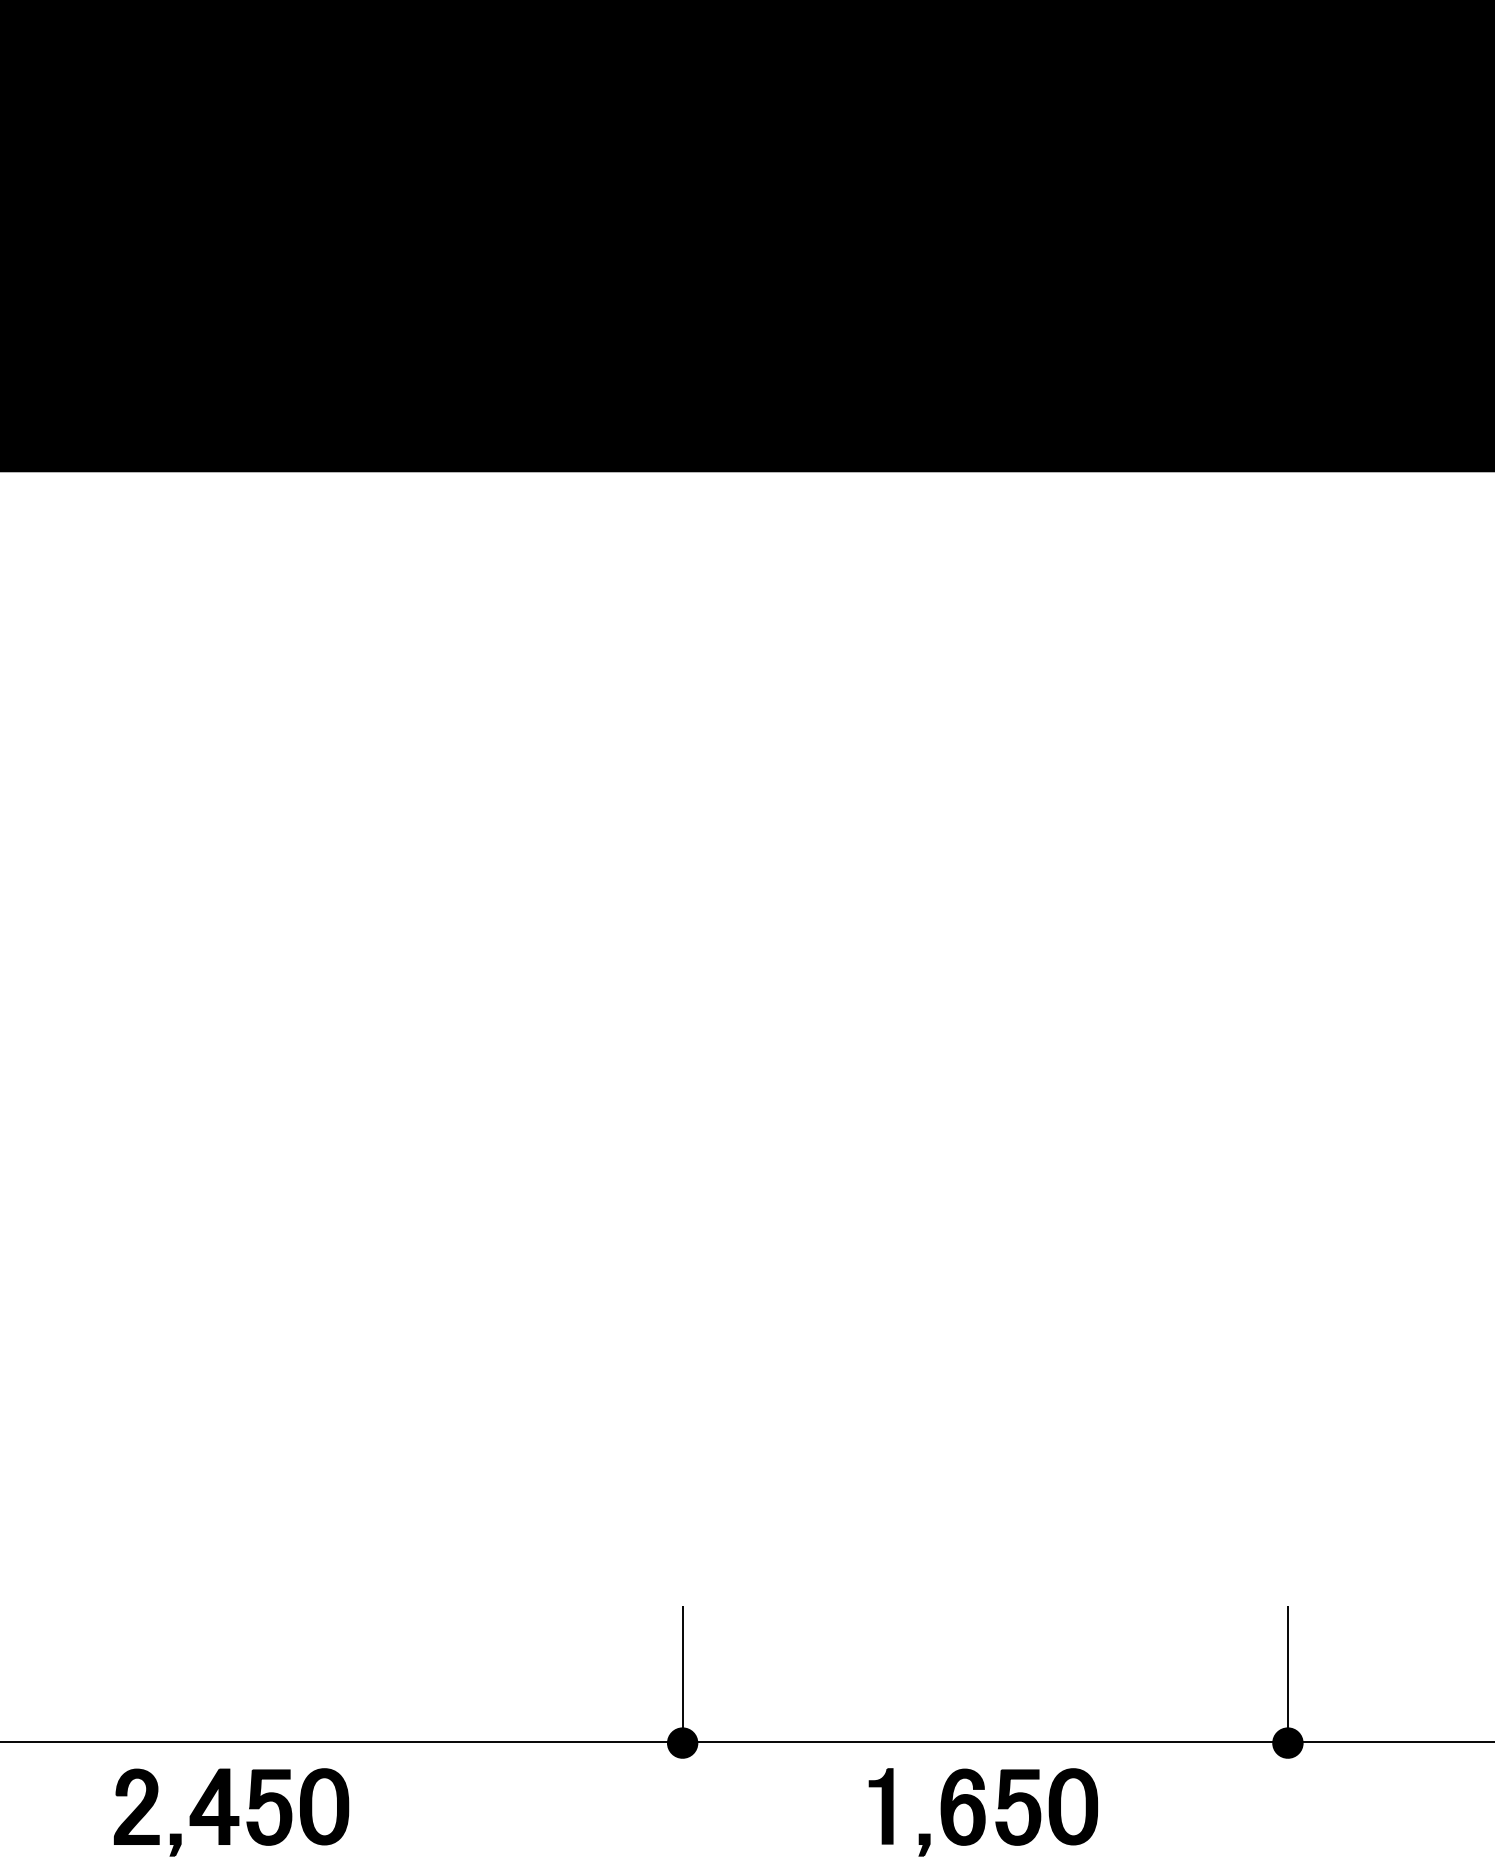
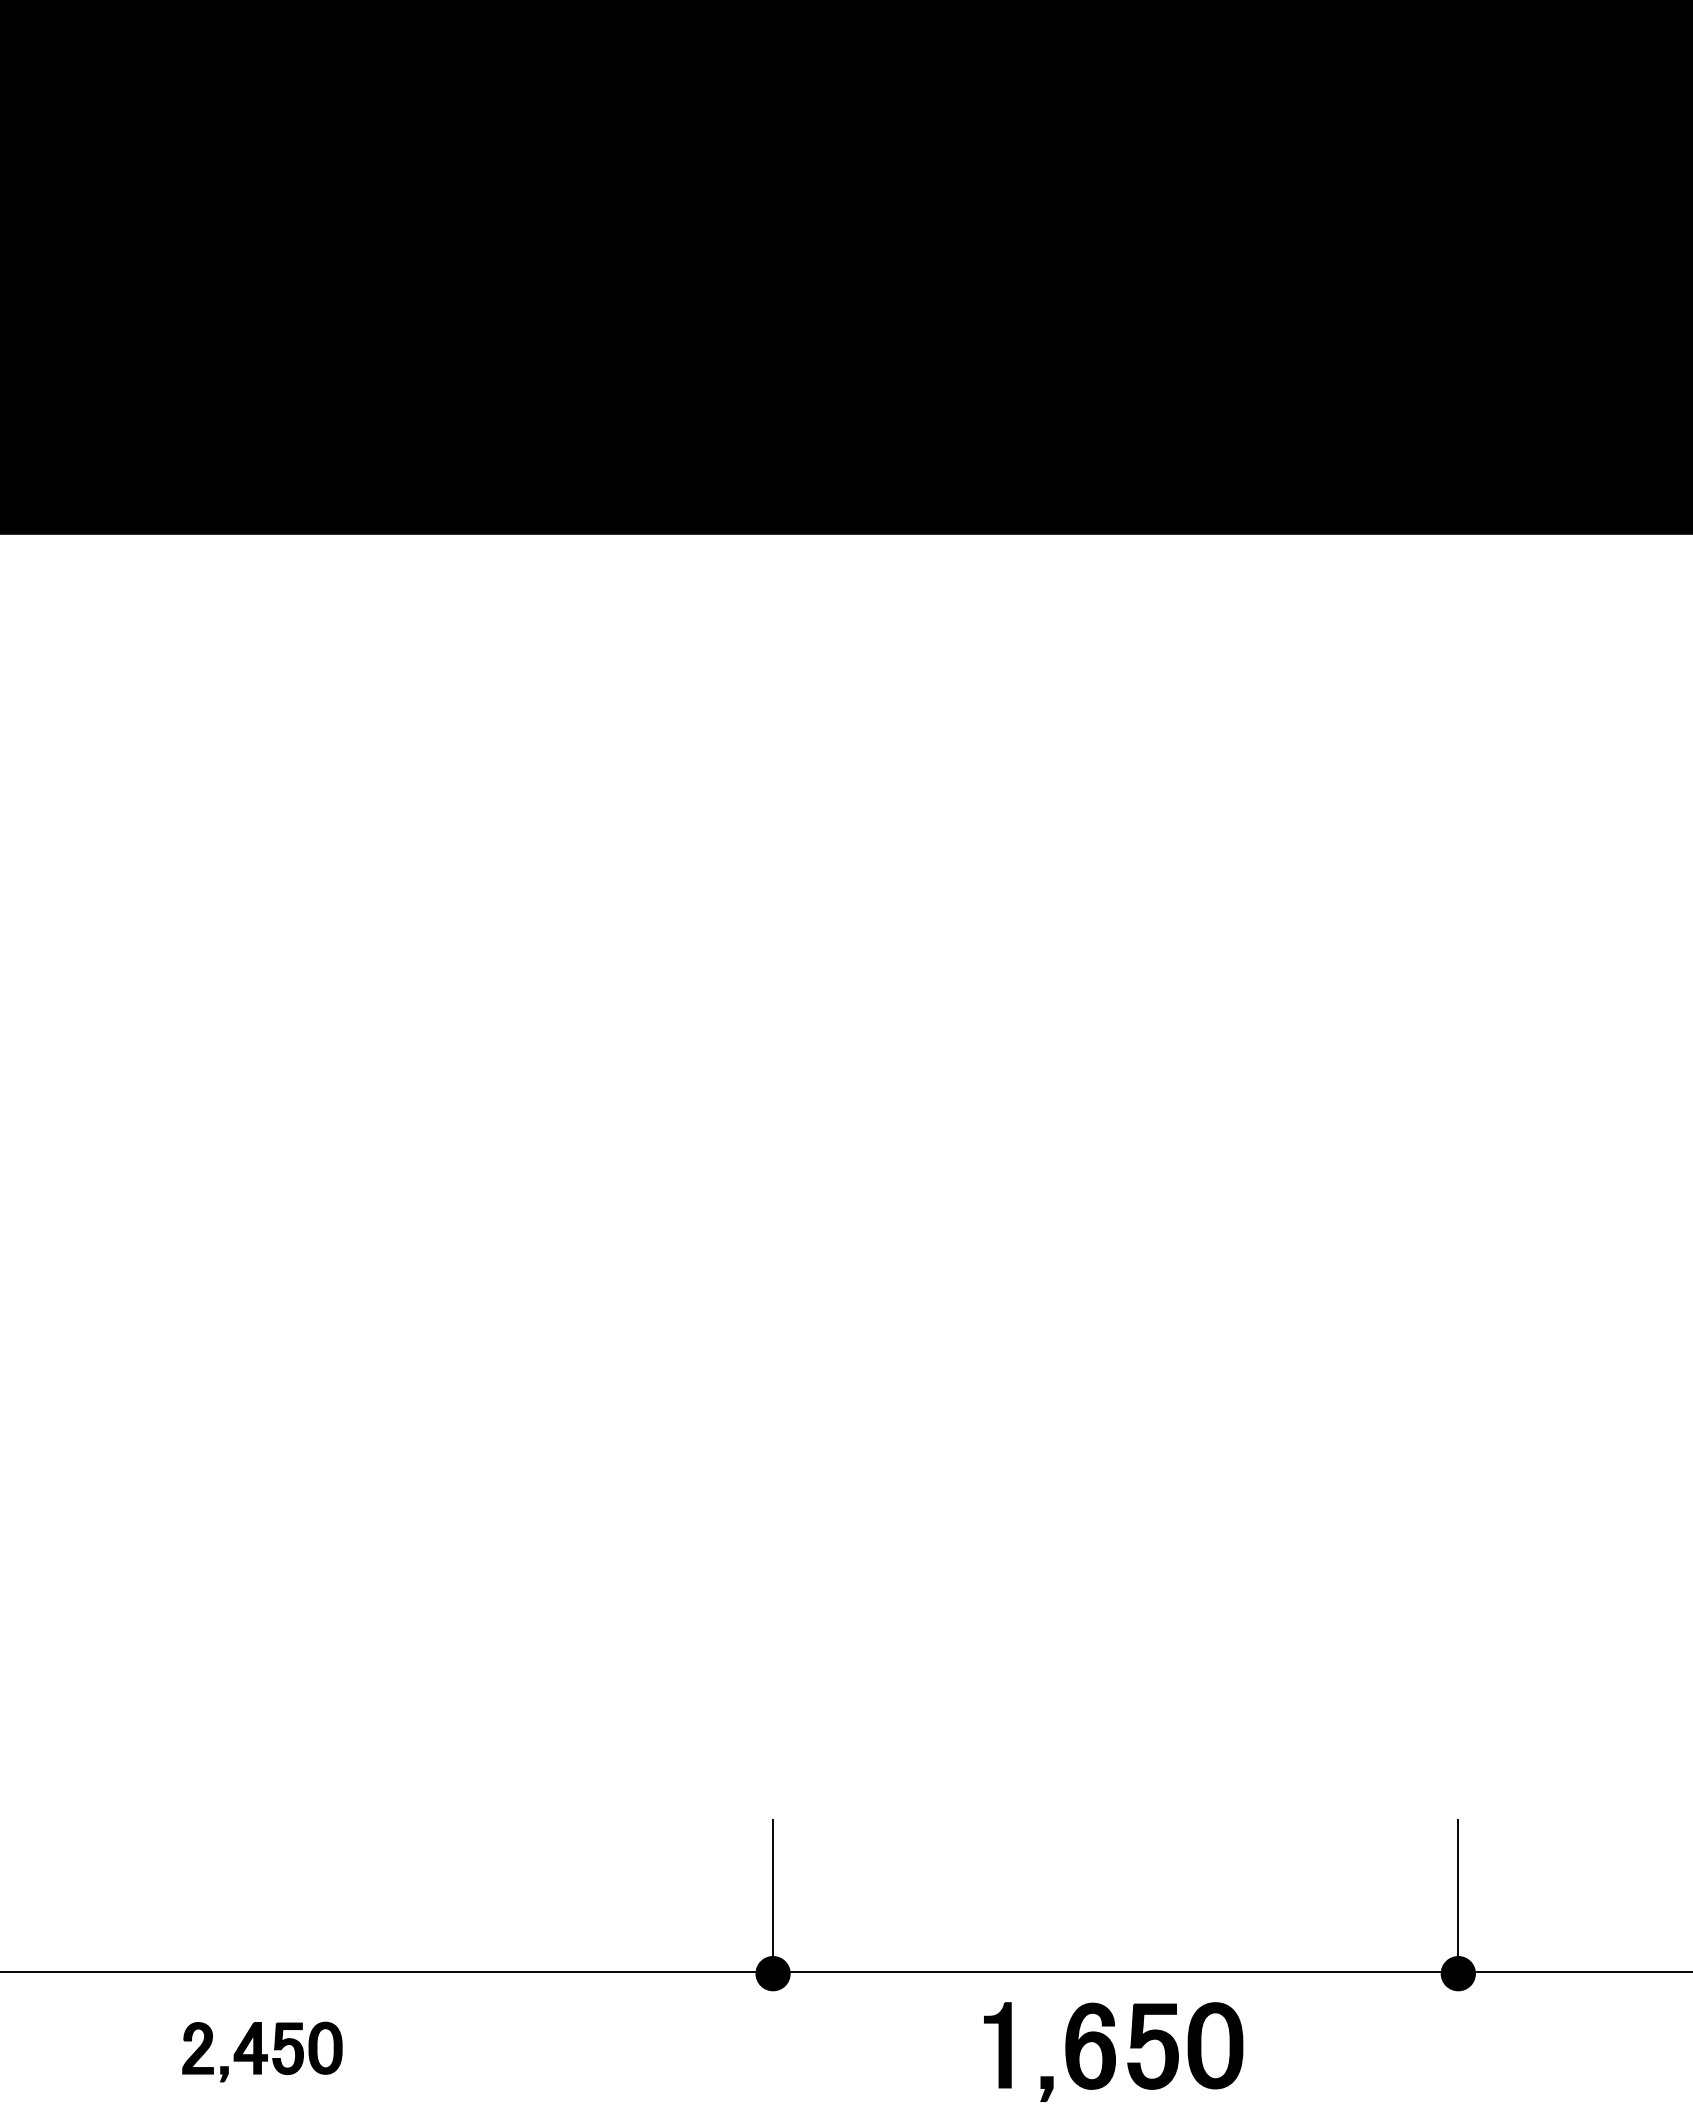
part: (231, 1811) -> (262, 2051), size x0.6

